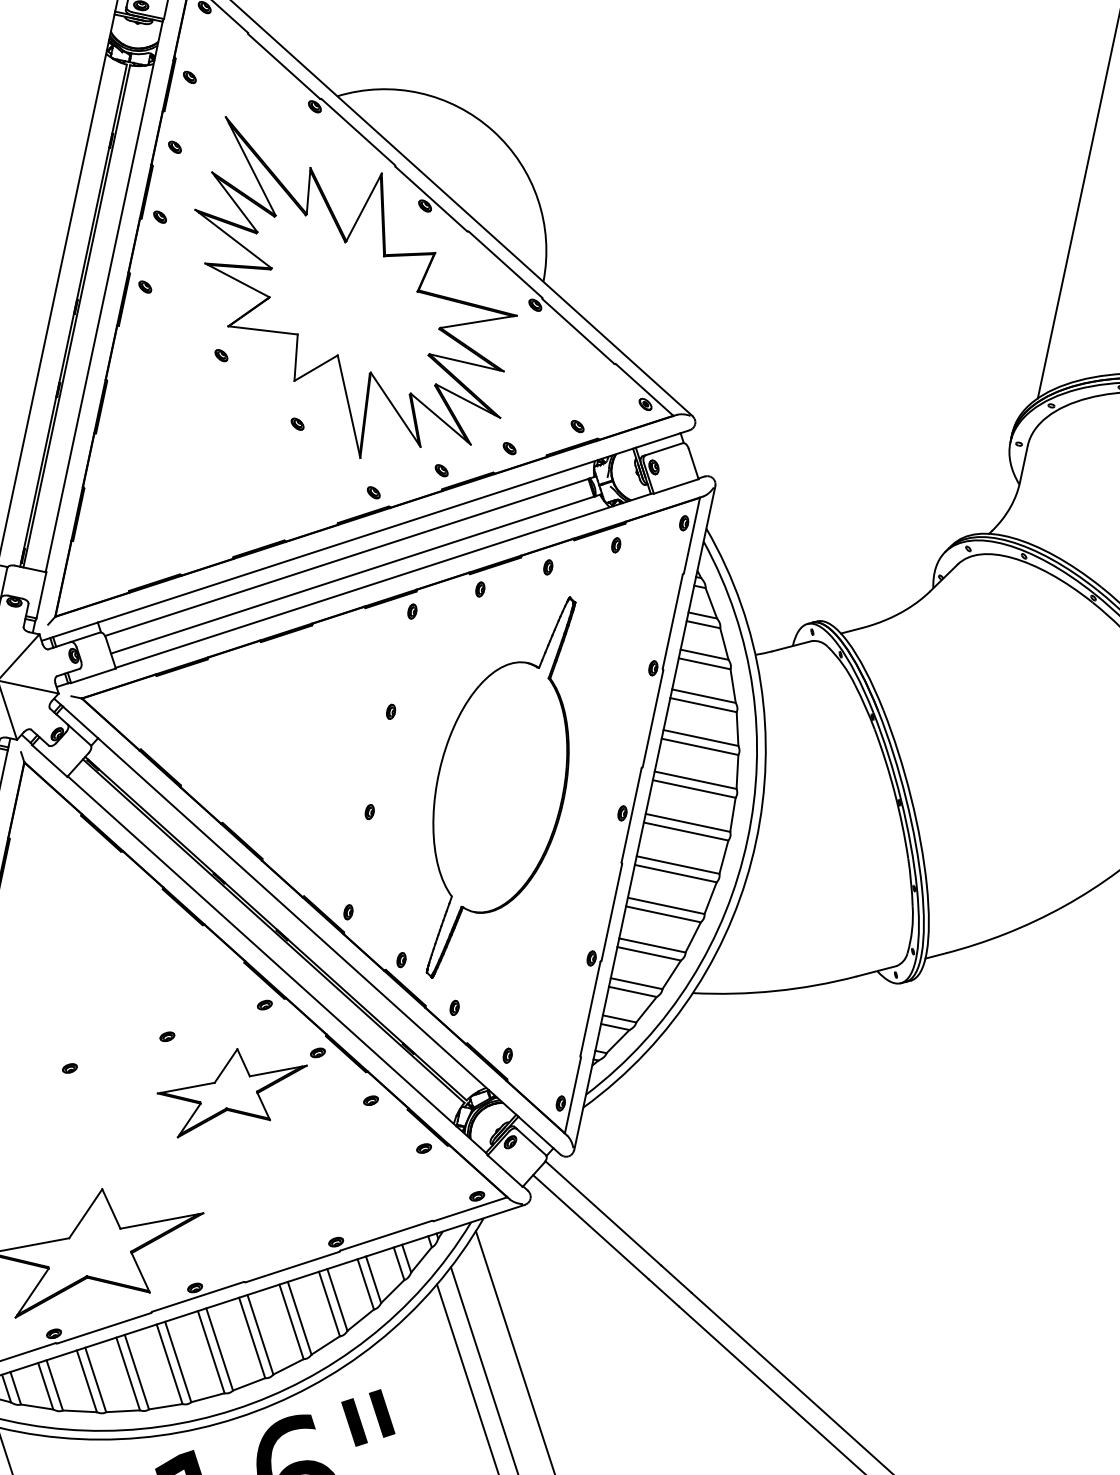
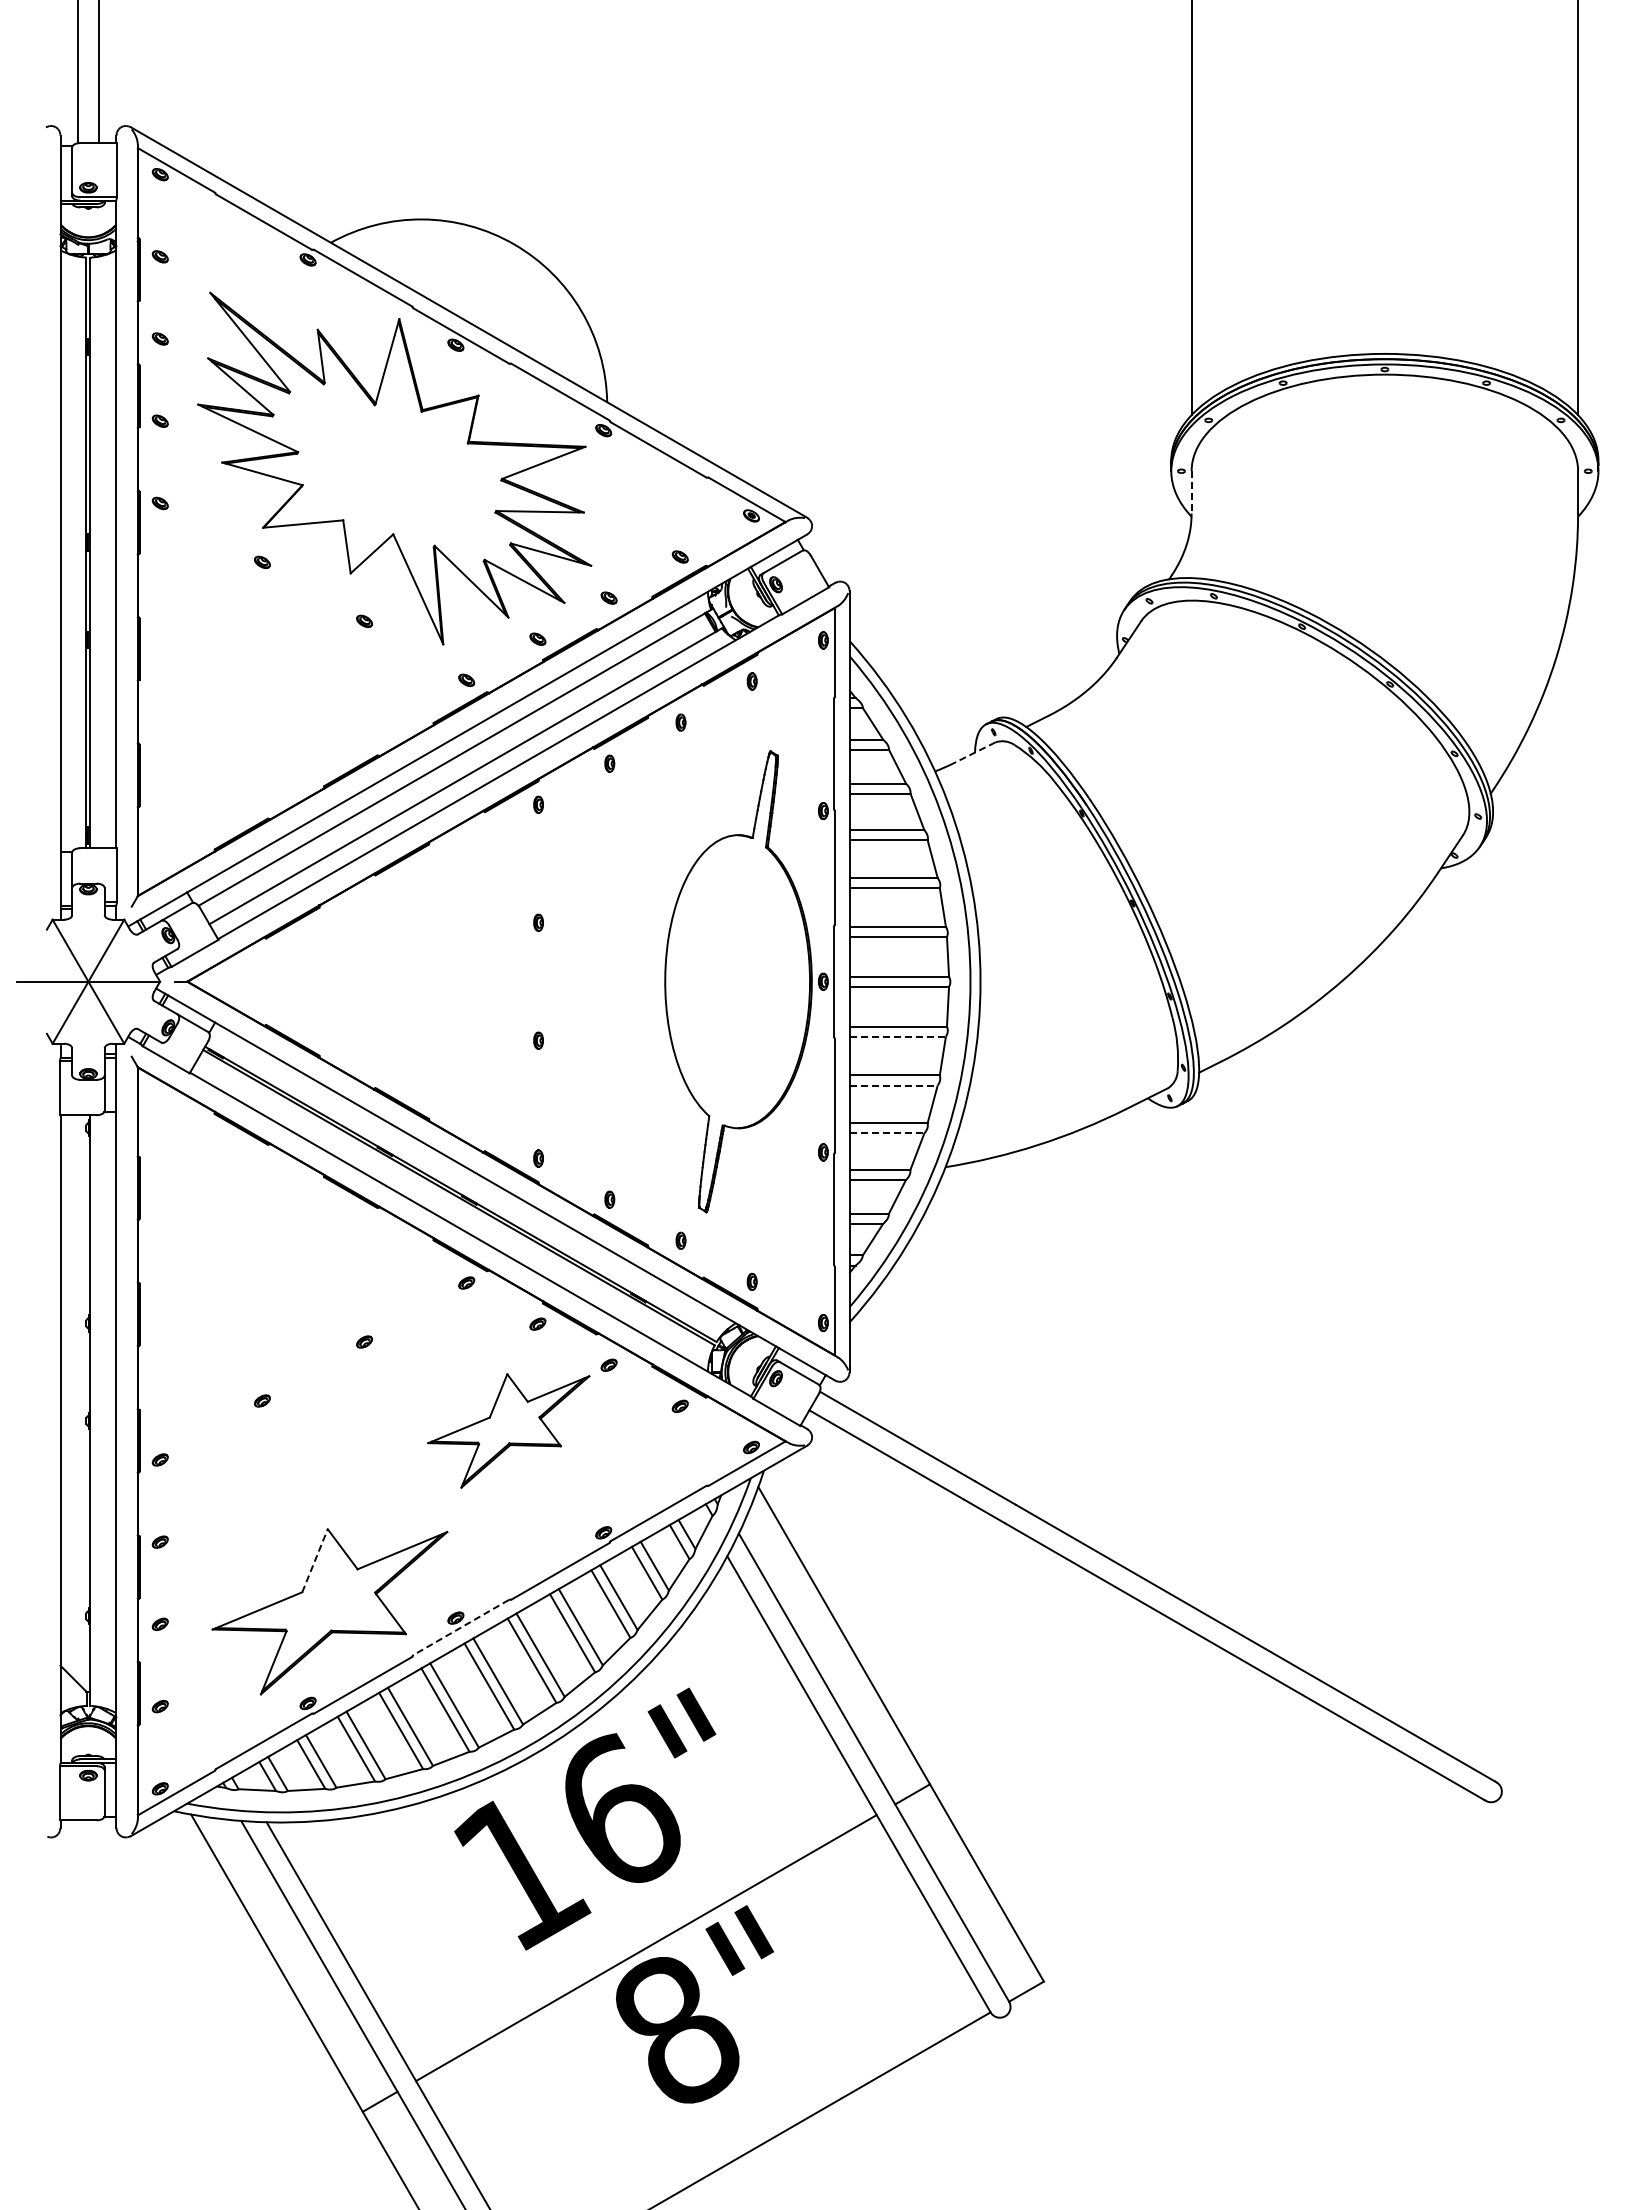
line: (1023, 464) -> (1191, 492), solid -> dashed
line: (792, 646) -> (974, 753), solid -> dashed
part: (501, 787) -> (738, 981), moved
line: (676, 873) -> (898, 1036), solid -> dashed
line: (664, 914) -> (894, 1085), solid -> dashed
line: (649, 953) -> (887, 1133), solid -> dashed
part: (228, 1097) -> (508, 1430), moved
line: (86, 1213) -> (315, 1560), solid -> dashed
line: (198, 1296) -> (461, 1627), solid -> dashed

